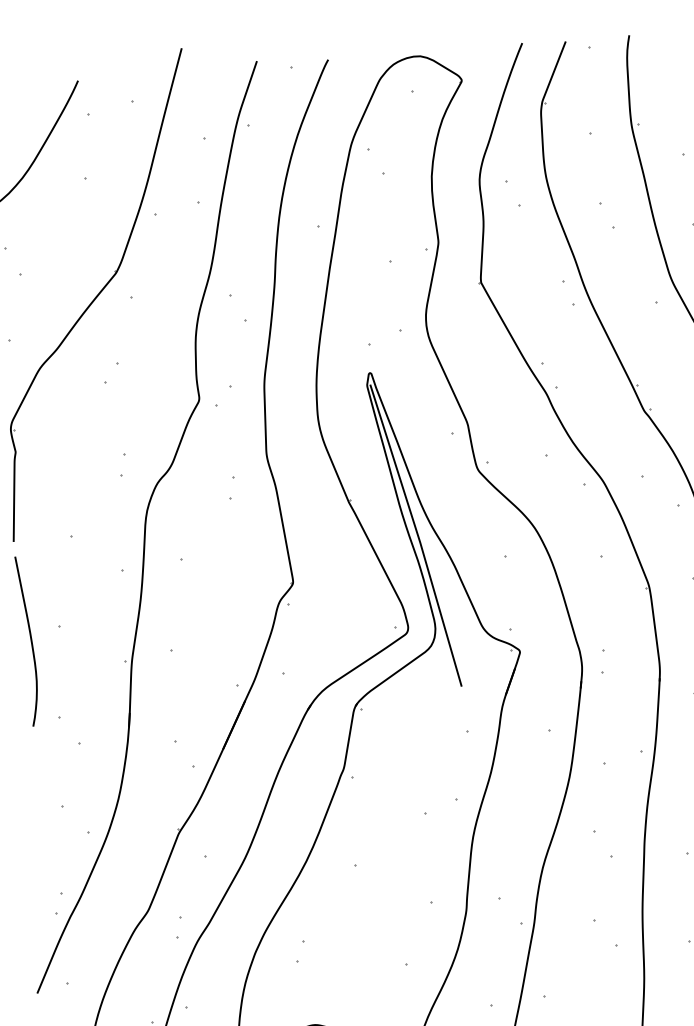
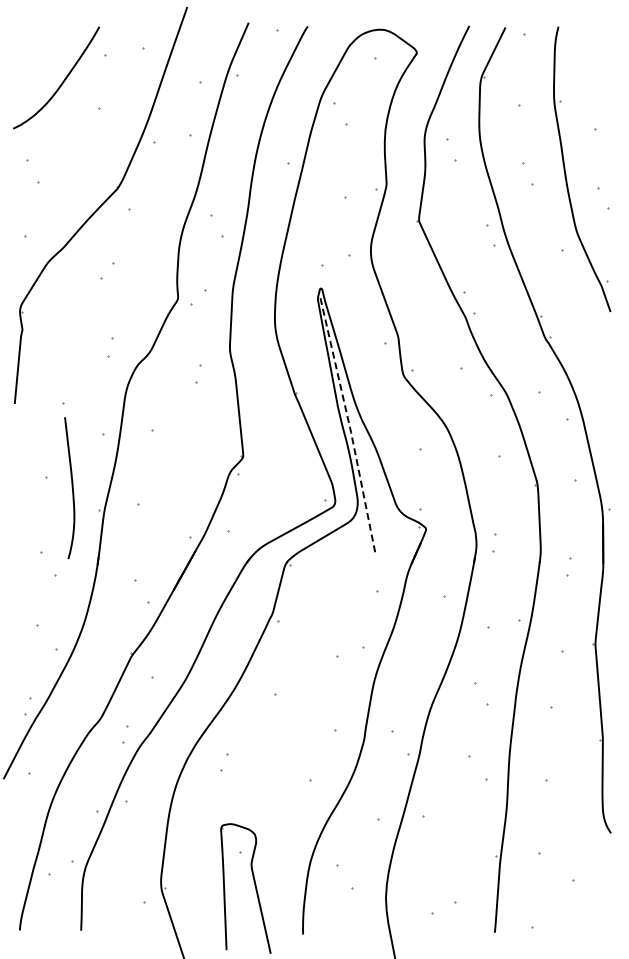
line: (417, 535) -> (349, 426), solid -> dashed
curve: (29, 640) -> (71, 487), moved

